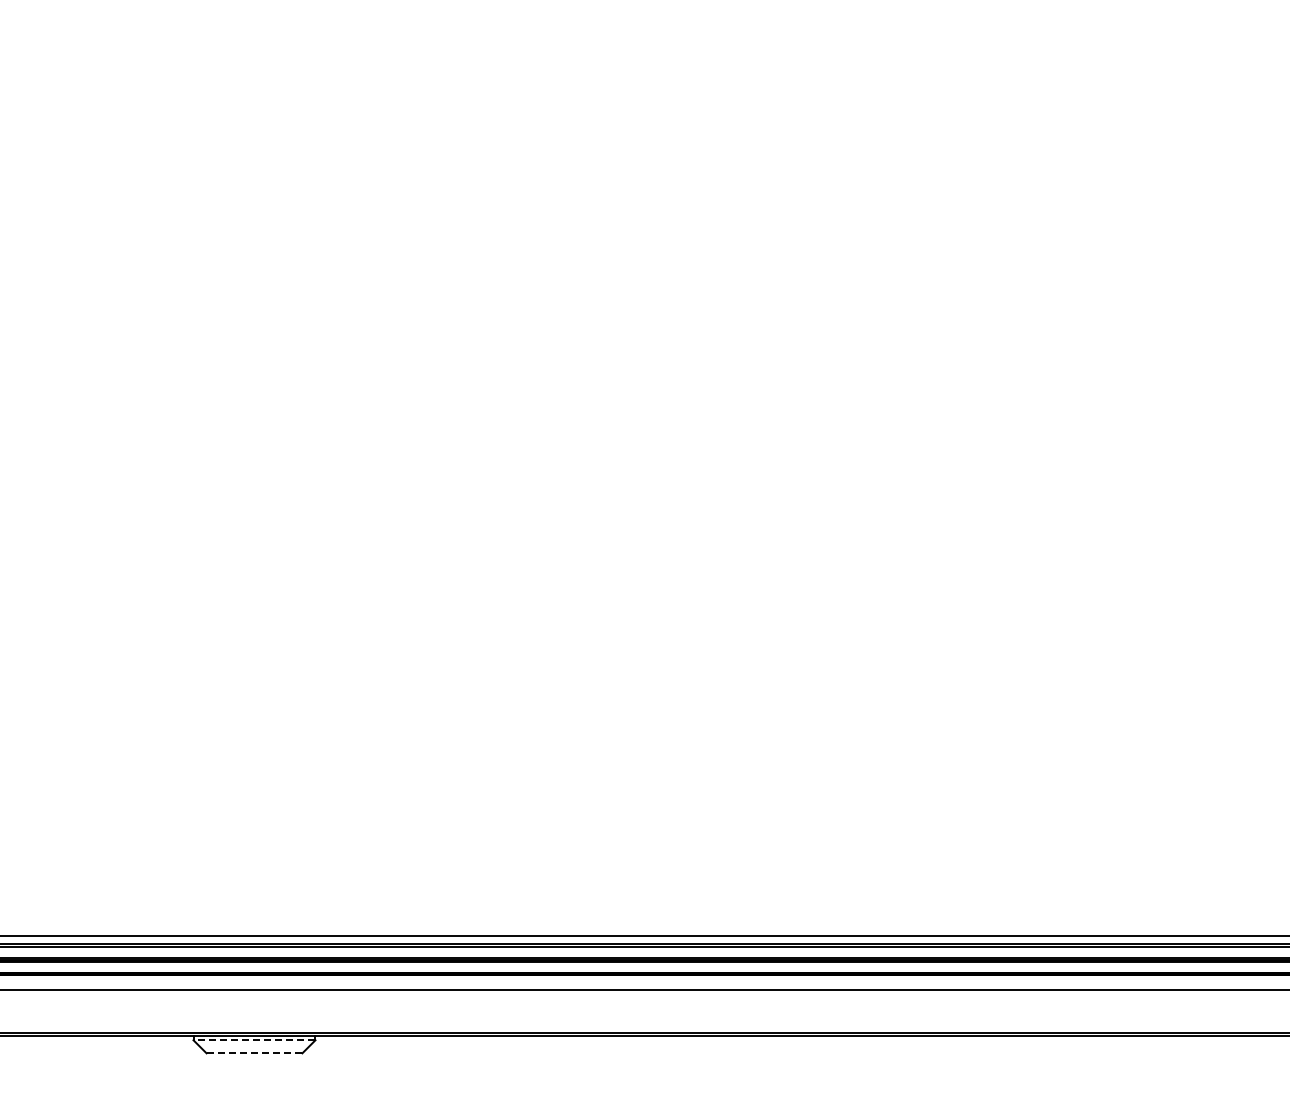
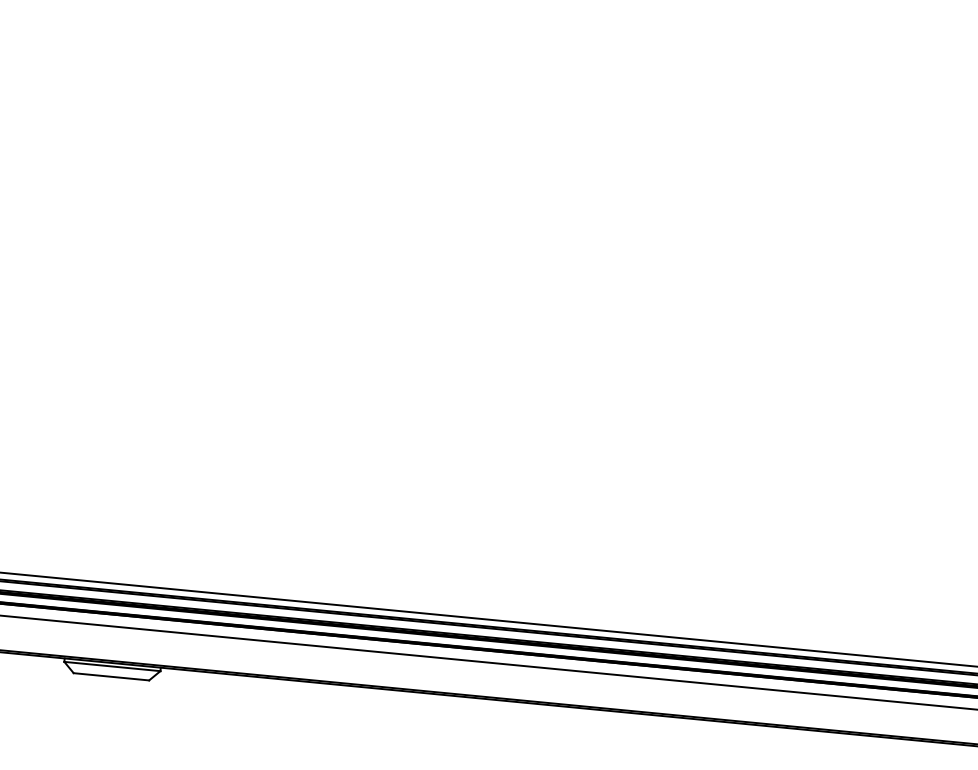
line: (254, 1040) -> (112, 666), dashed -> solid
line: (254, 1053) -> (111, 676), dashed -> solid

